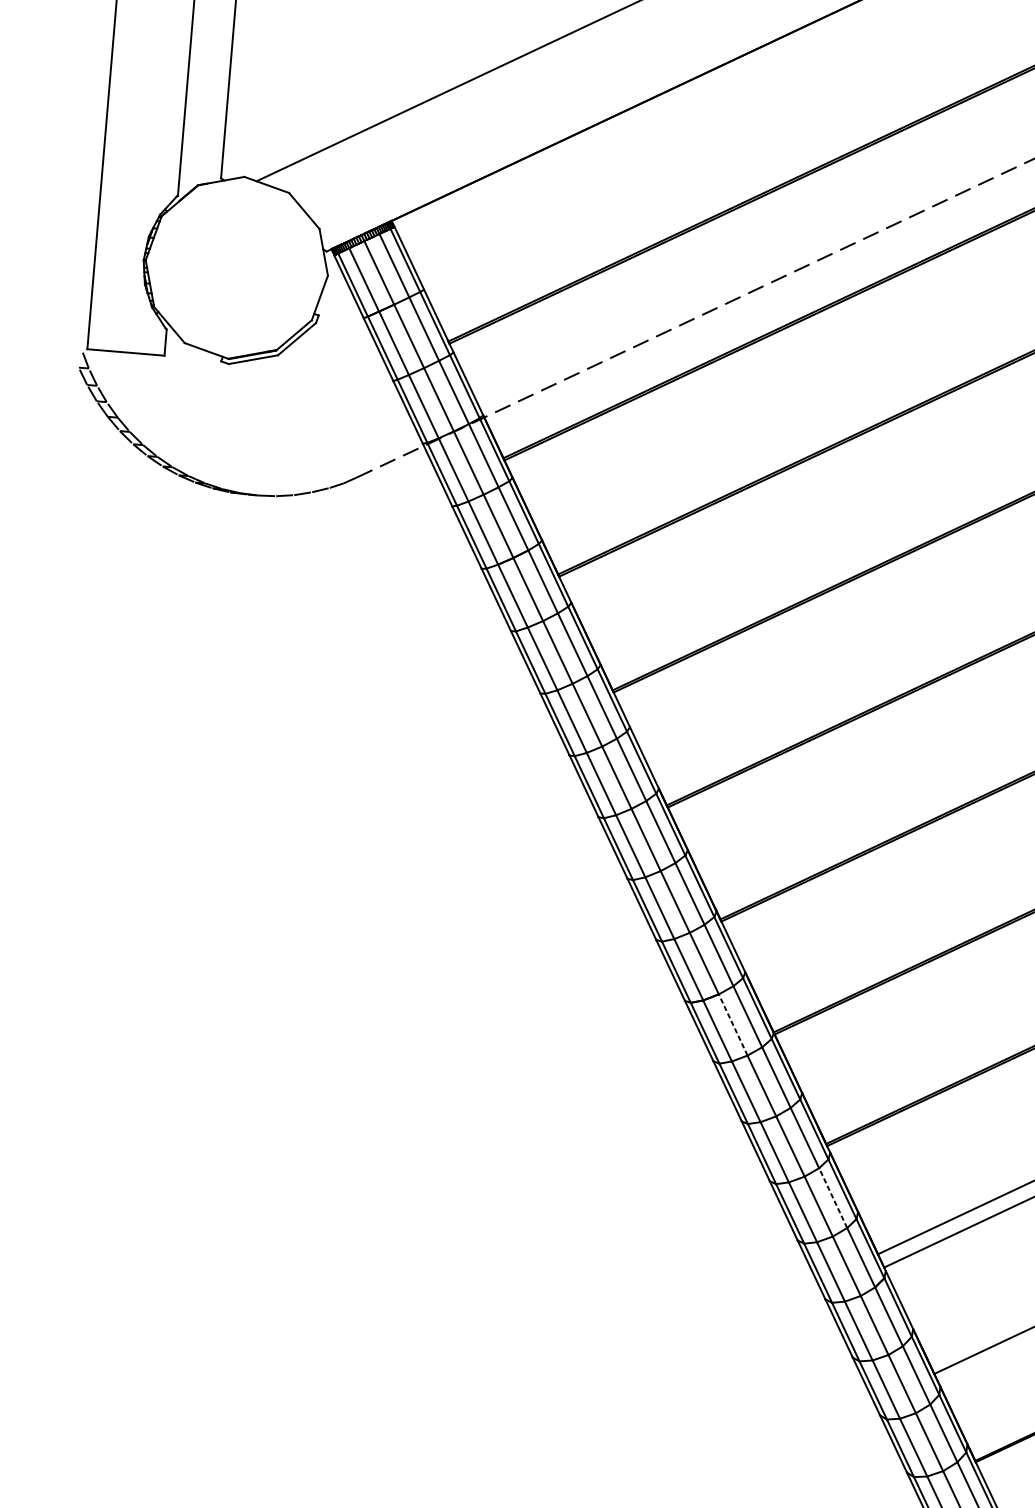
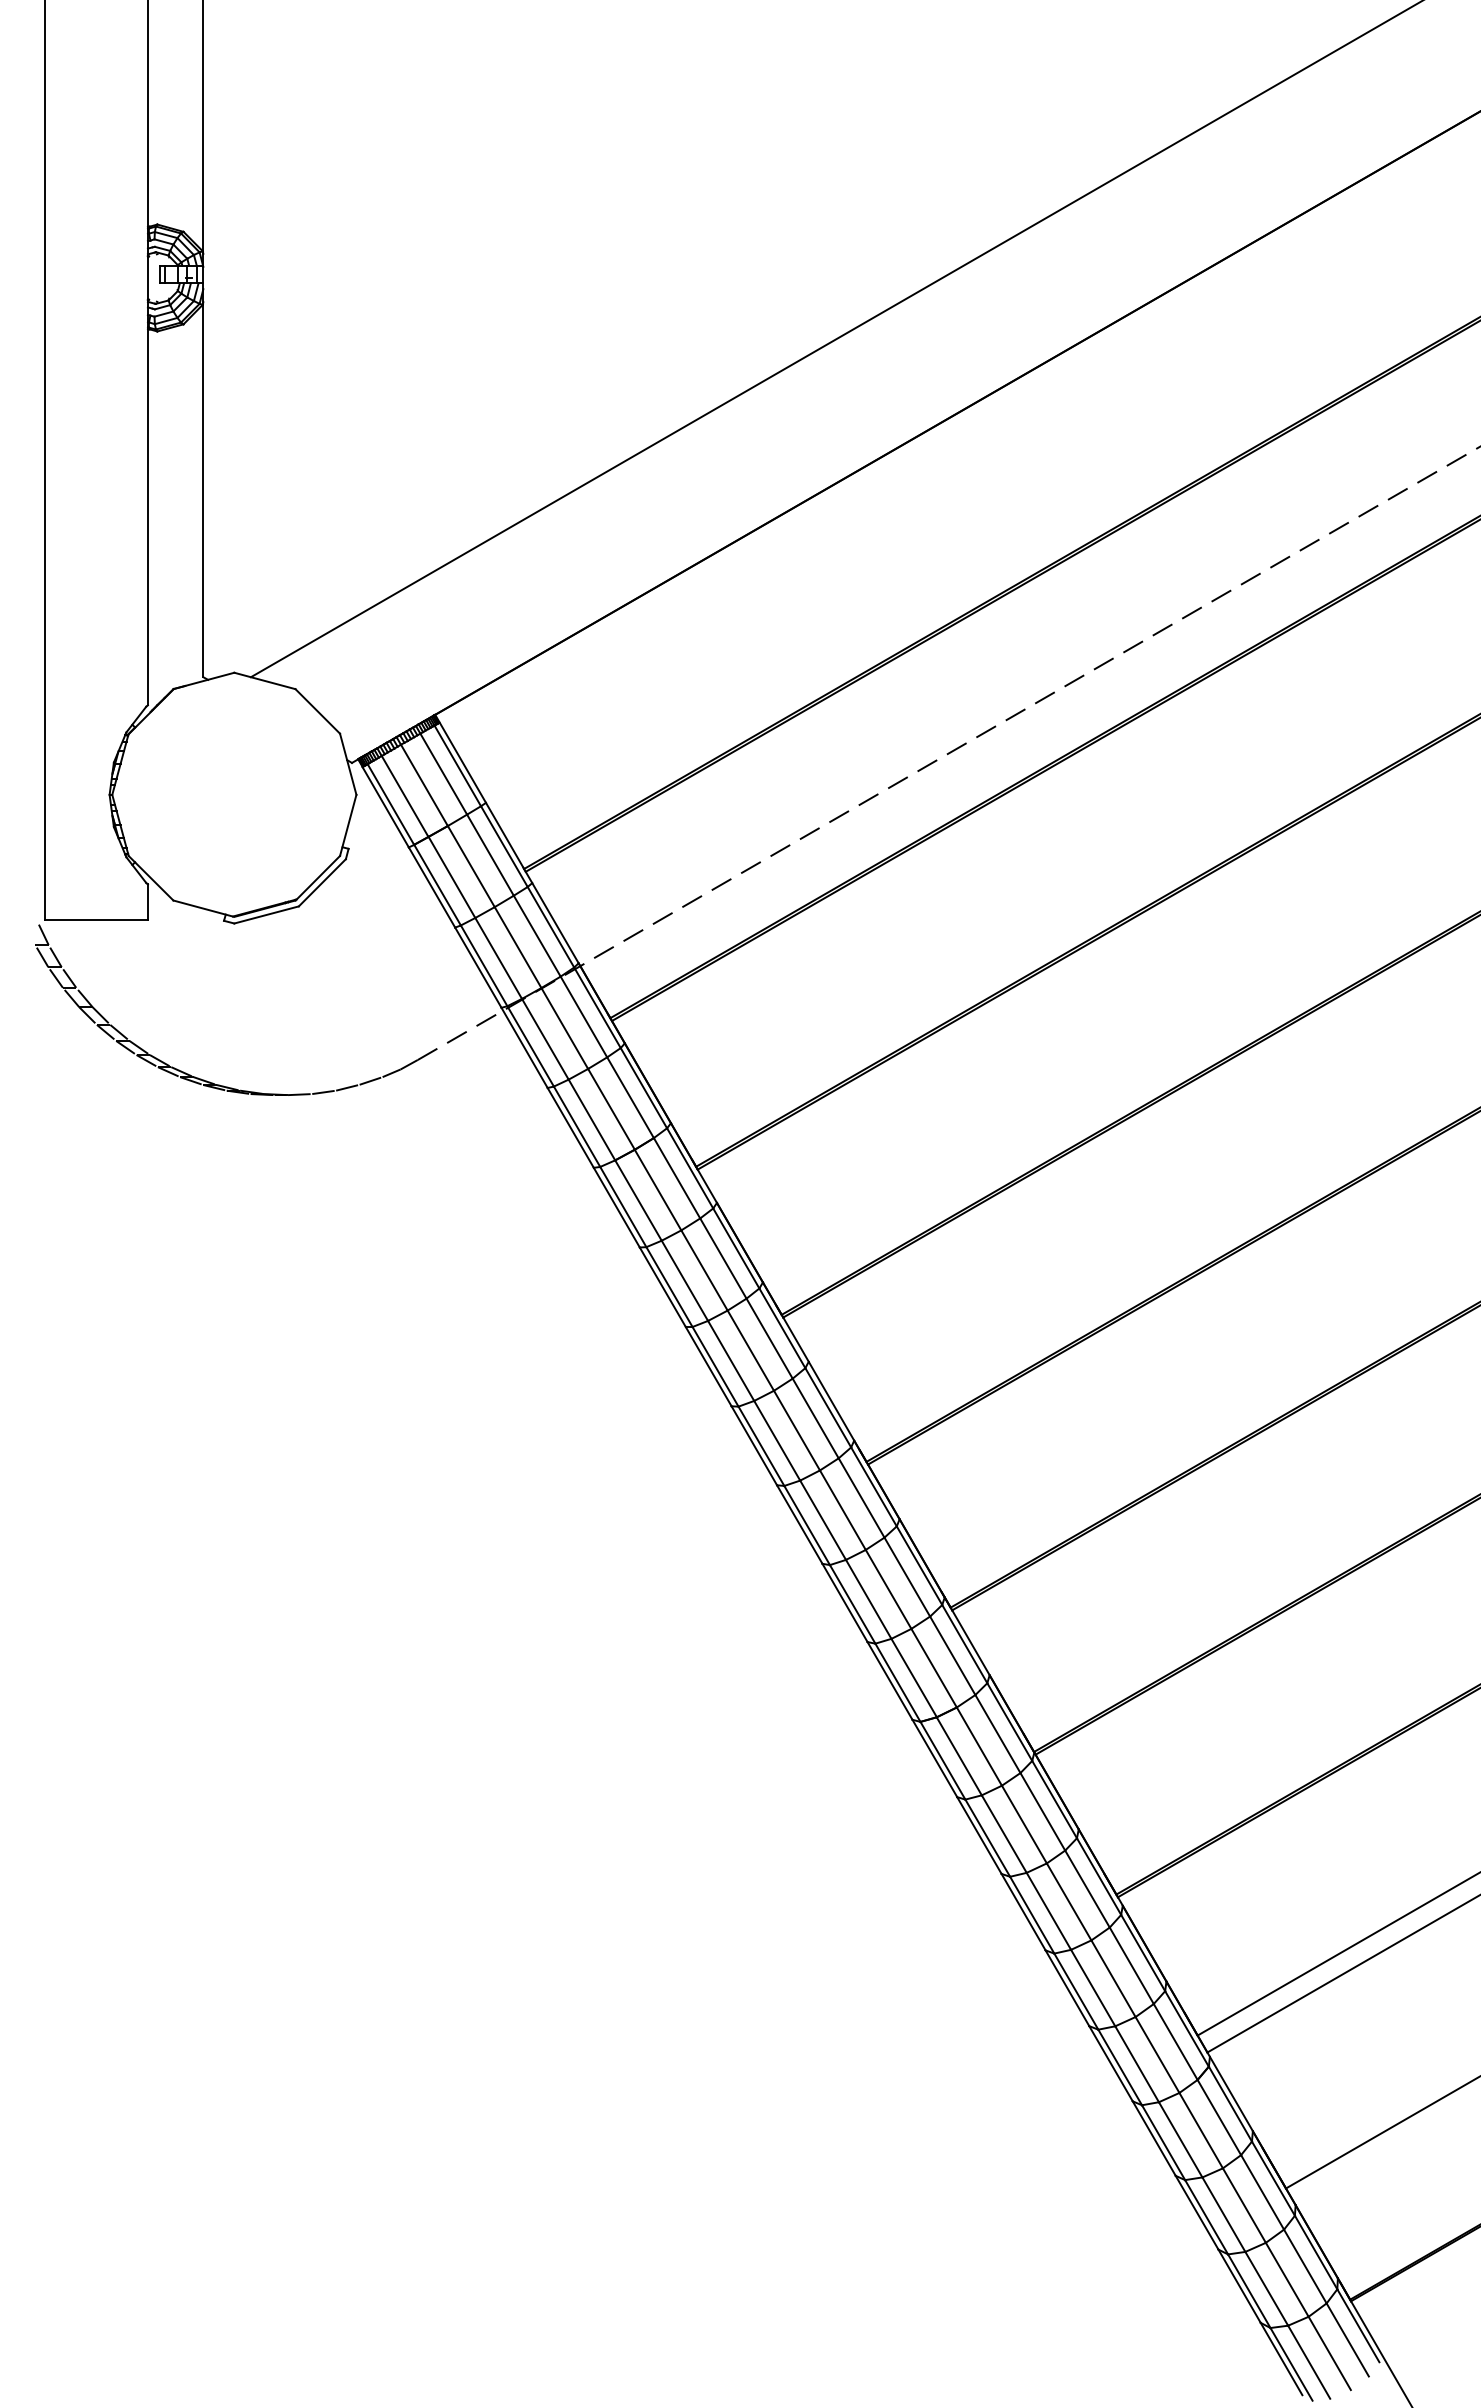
line: (733, 1024) -> (979, 1746), dashed -> solid
line: (832, 1197) -> (1131, 1965), dashed -> solid

